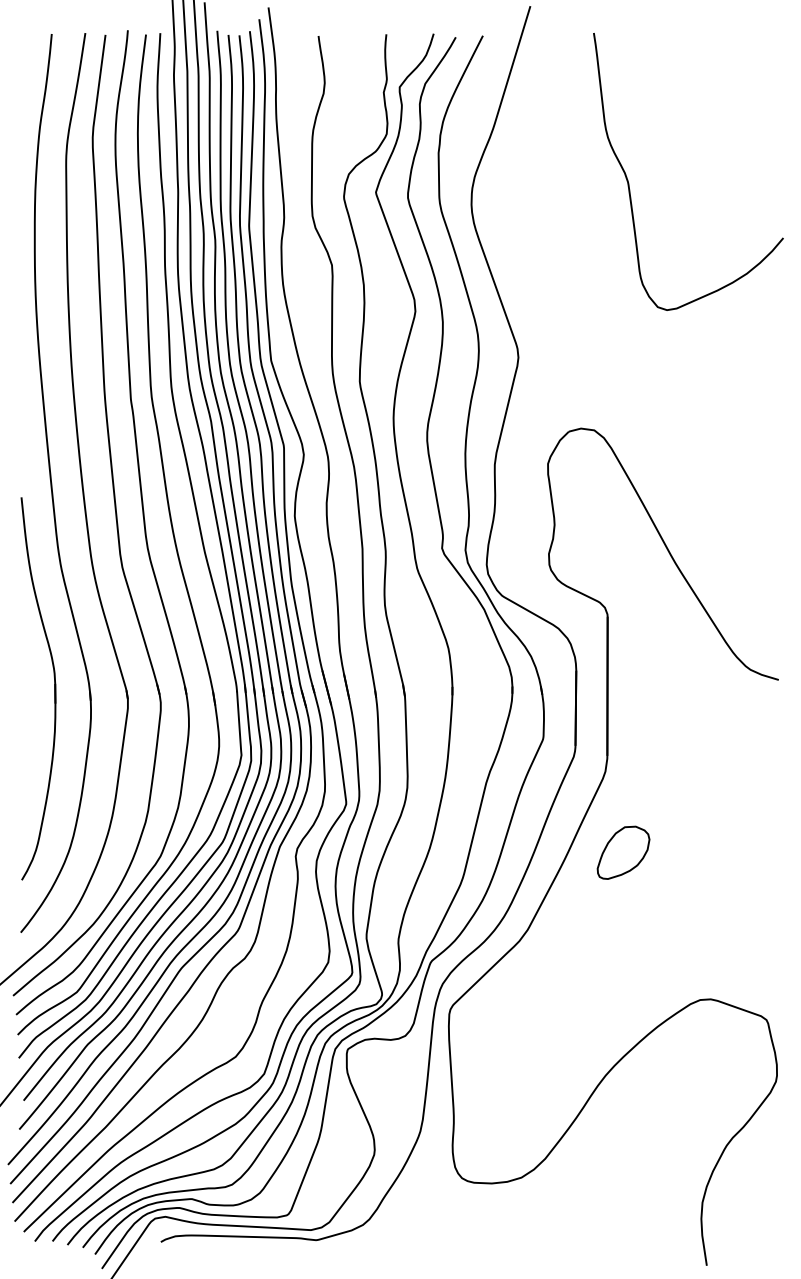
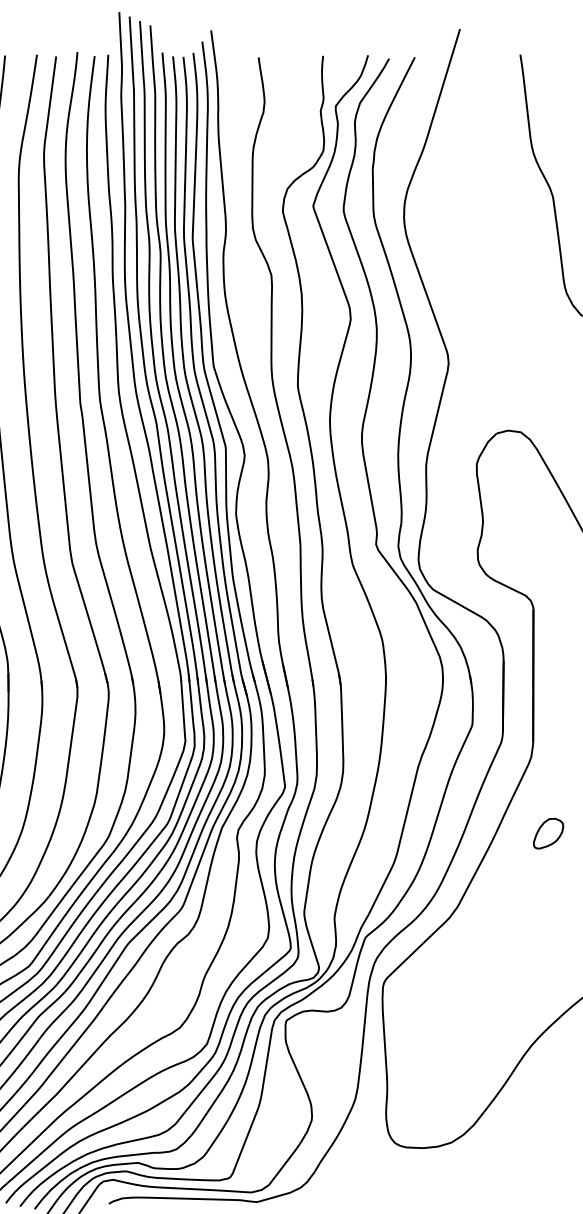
part: (623, 852) -> (548, 833), size x0.6

